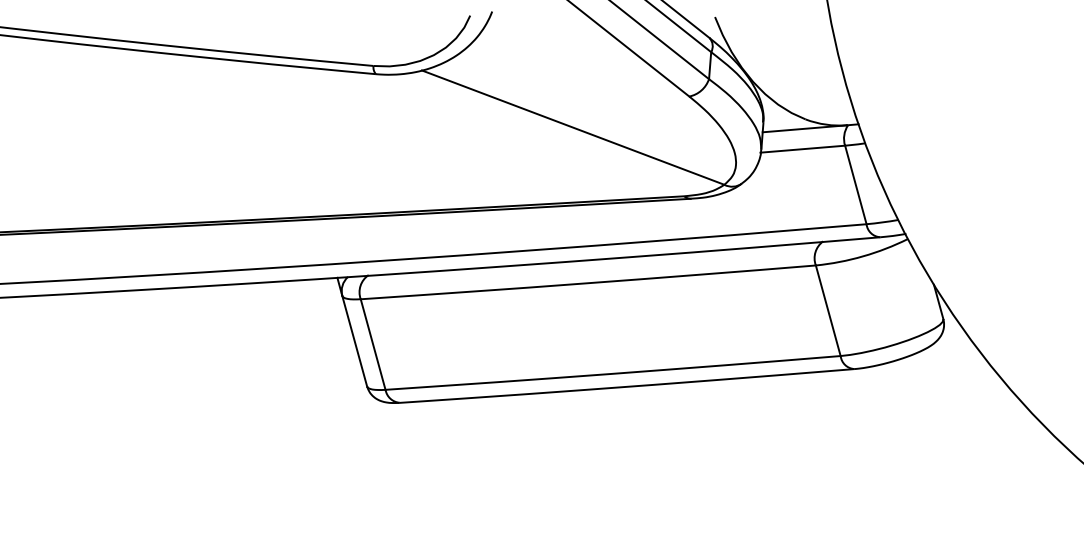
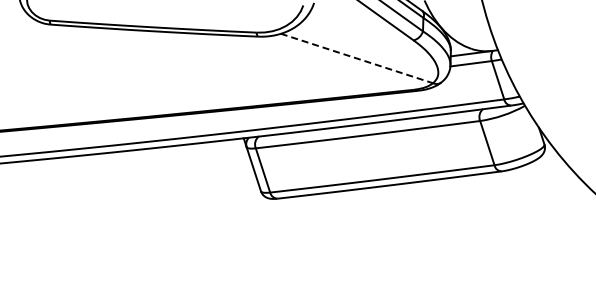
line: (574, 127) -> (357, 58), solid -> dashed

